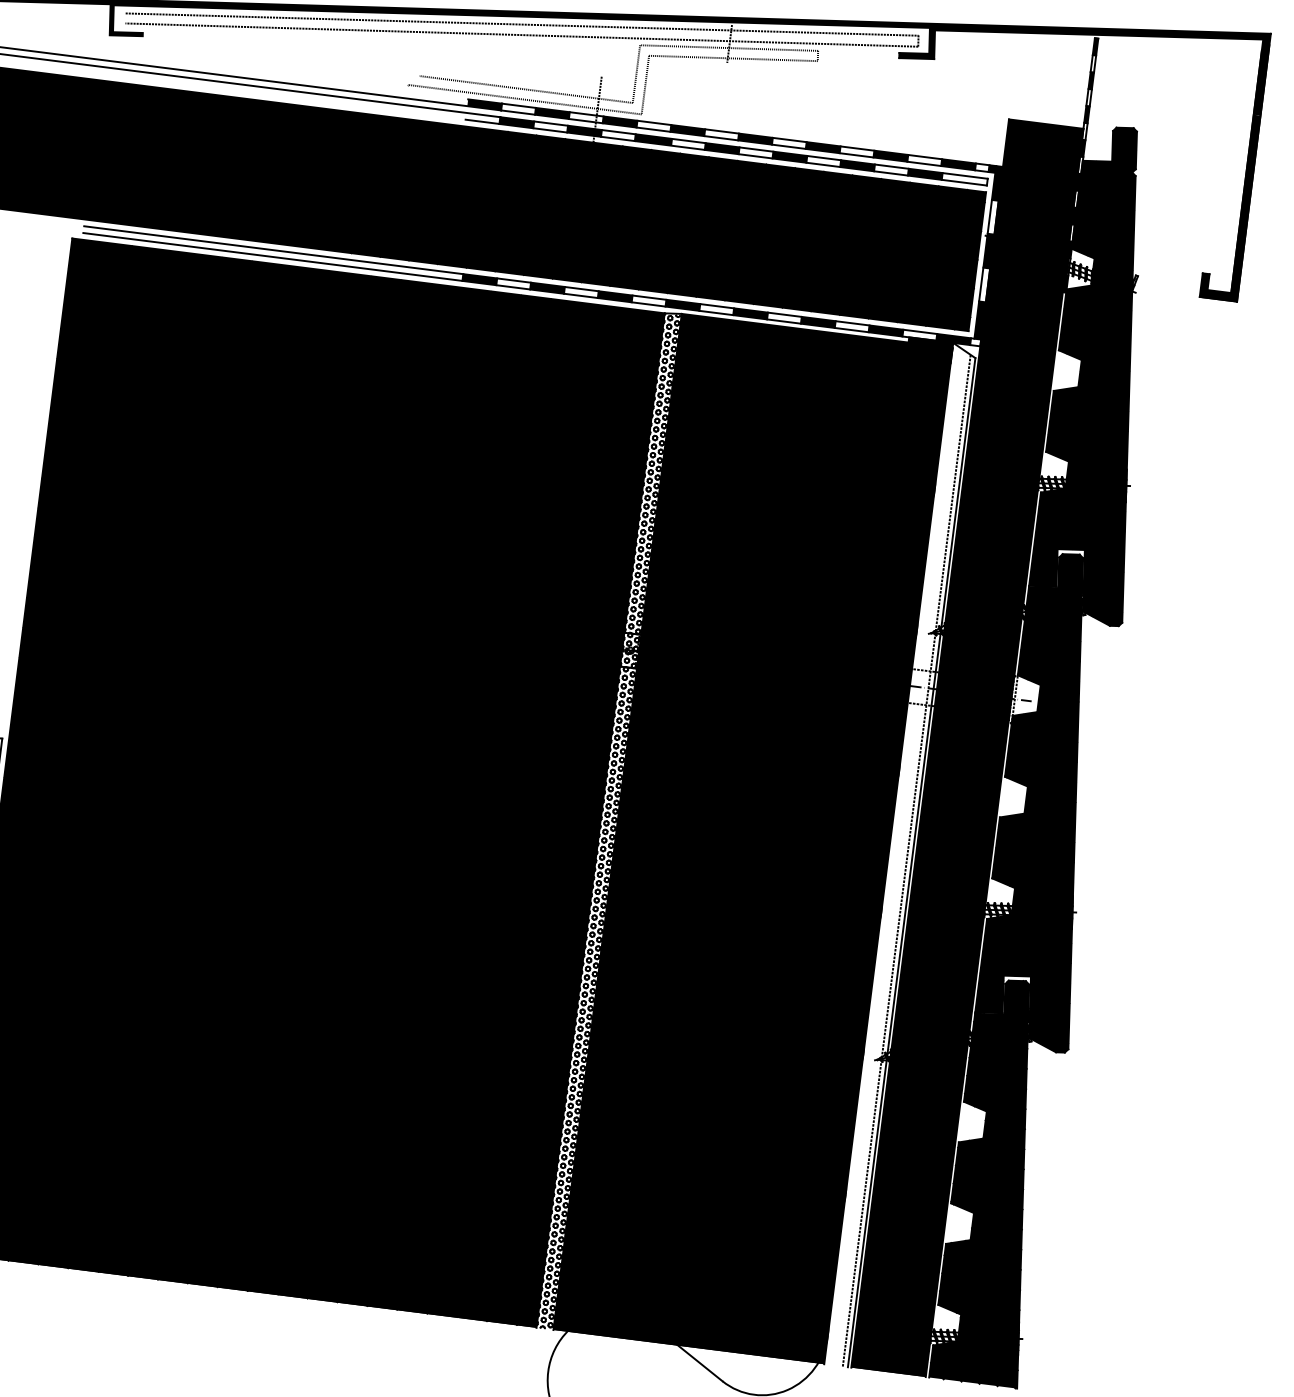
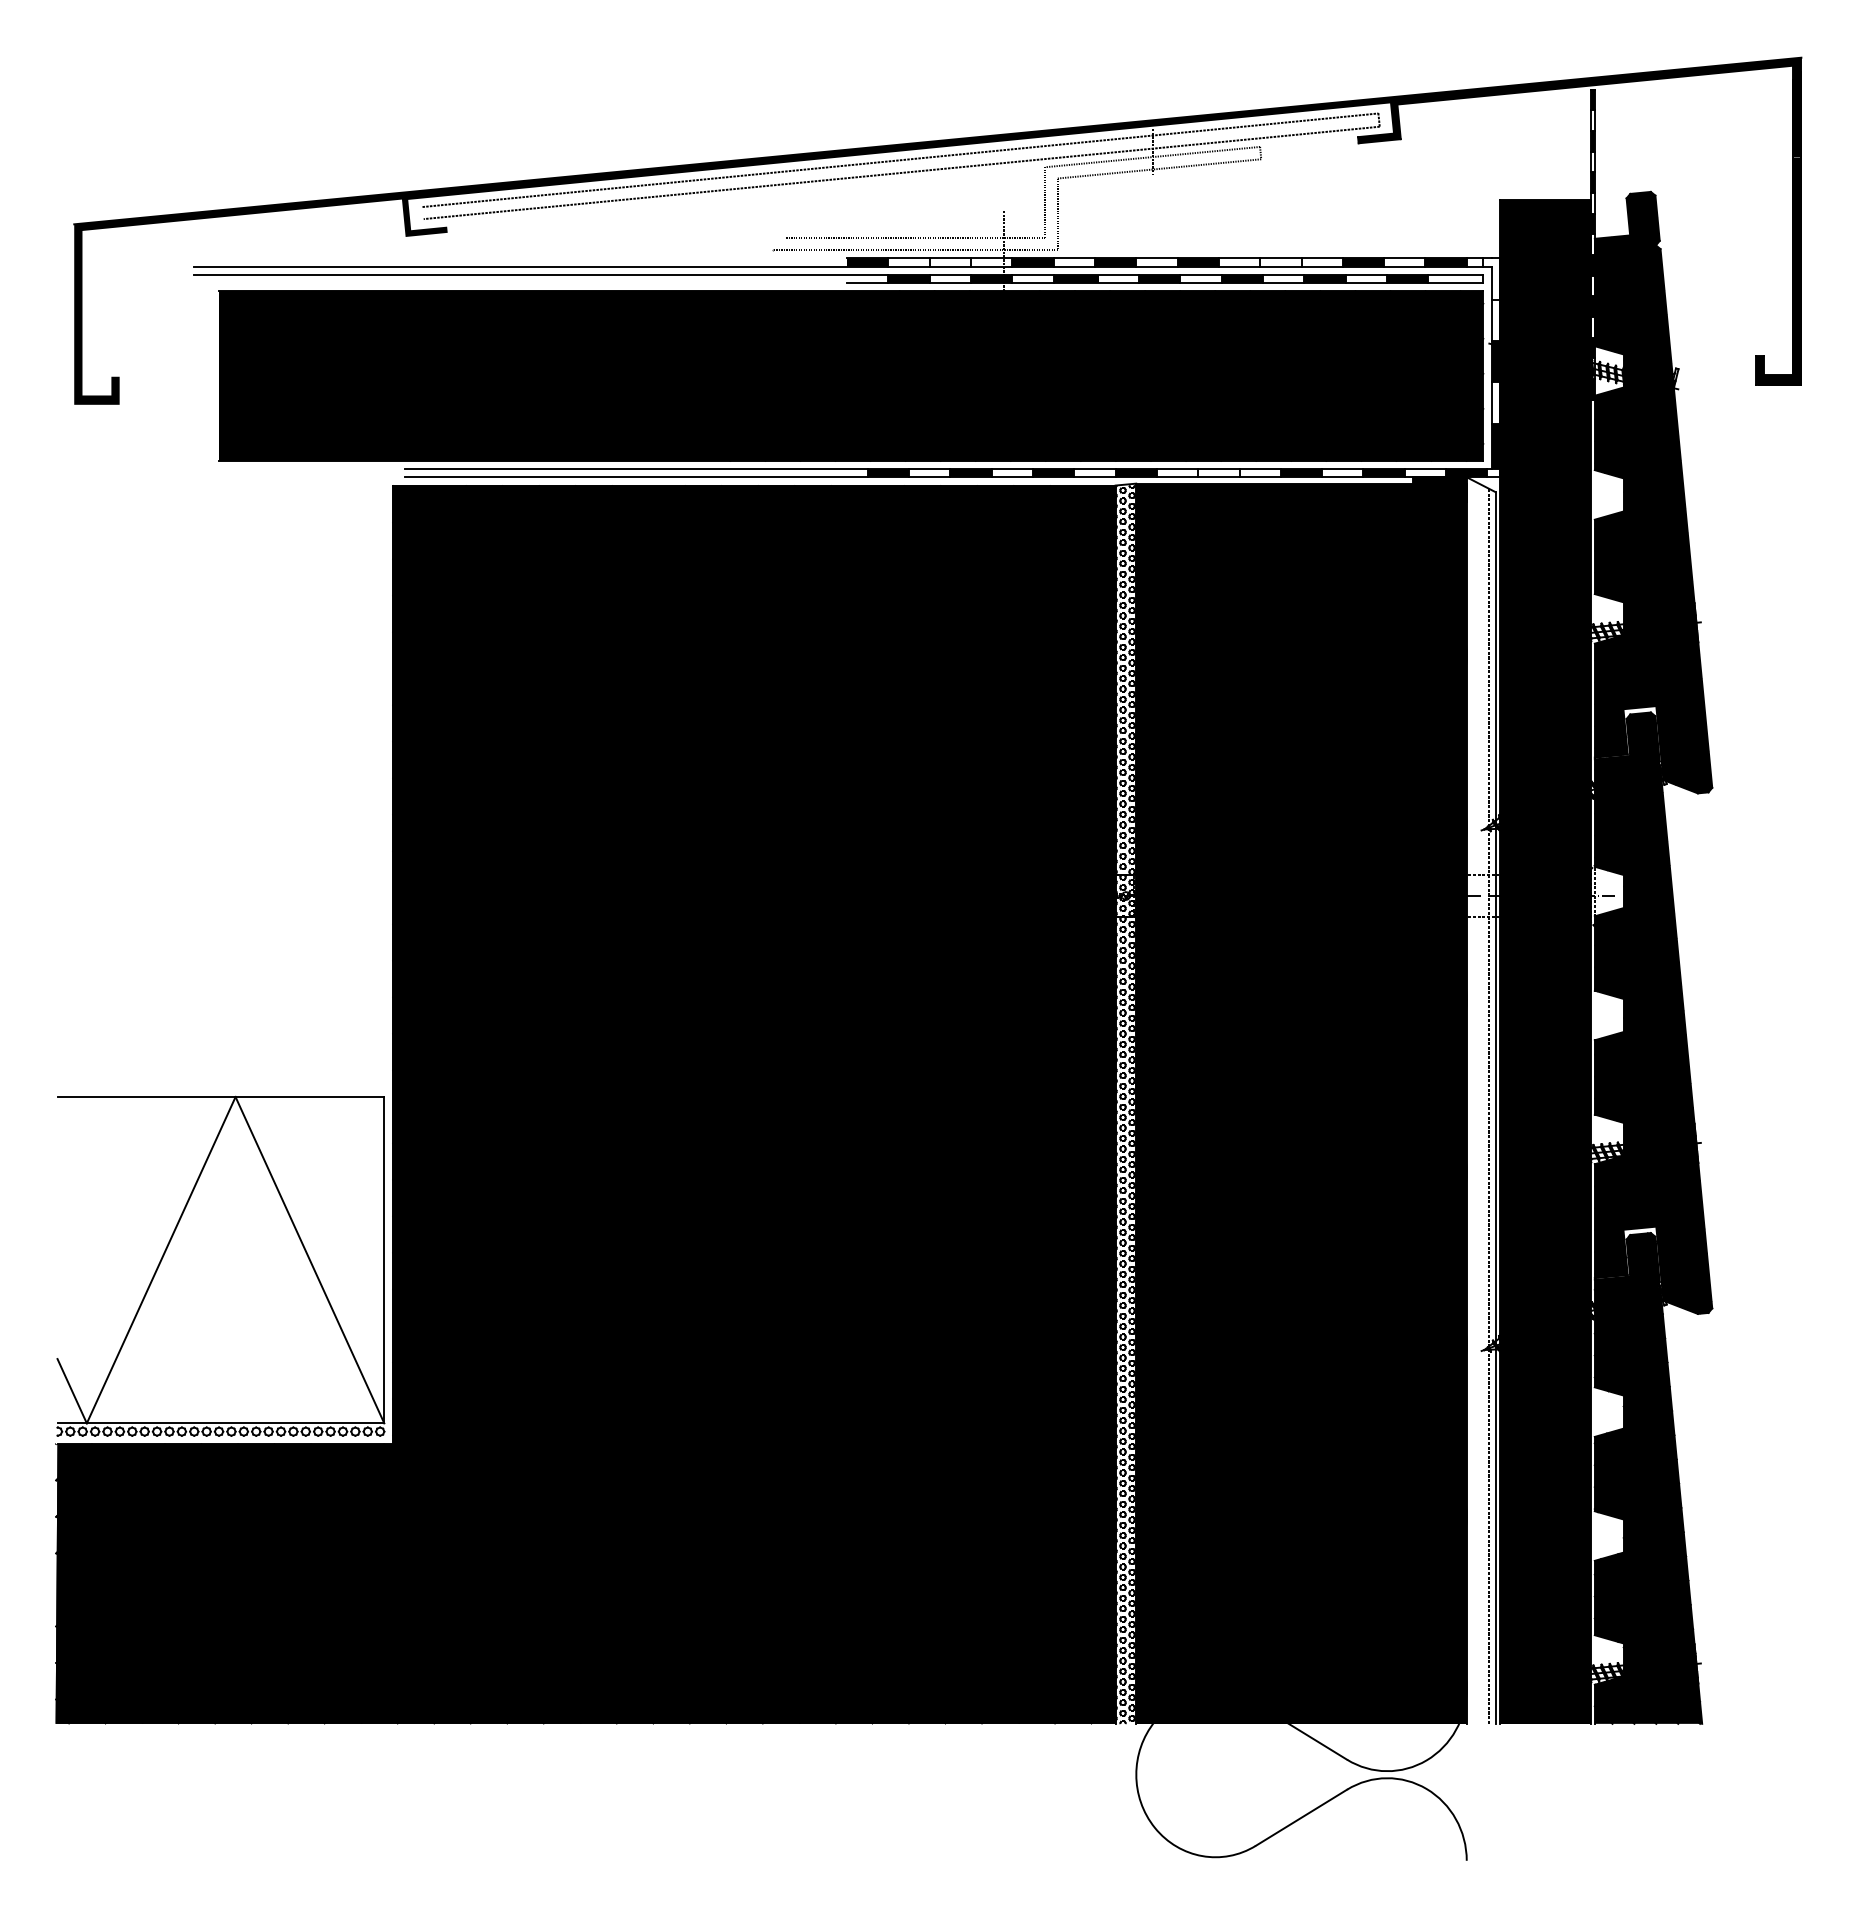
fill: (551, 113) -> (949, 262), removed
fill: (822, 147) -> (1280, 262), removed
fill: (994, 182) -> (1491, 278), removed
fill: (750, 314) -> (1218, 473), removed

